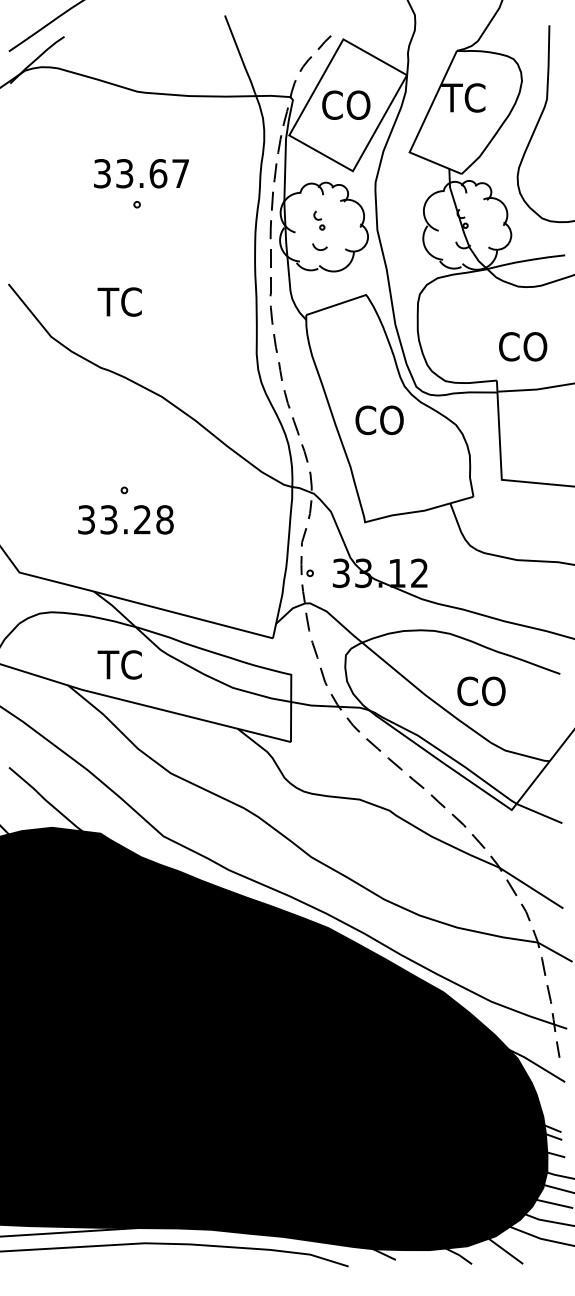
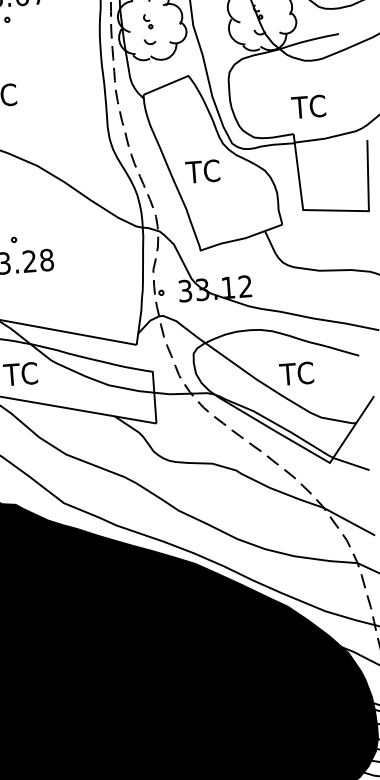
text: (522, 346) -> (311, 106), CO -> TC
text: (378, 420) -> (205, 171), CO -> TC
text: (480, 691) -> (299, 373), CO -> TC

